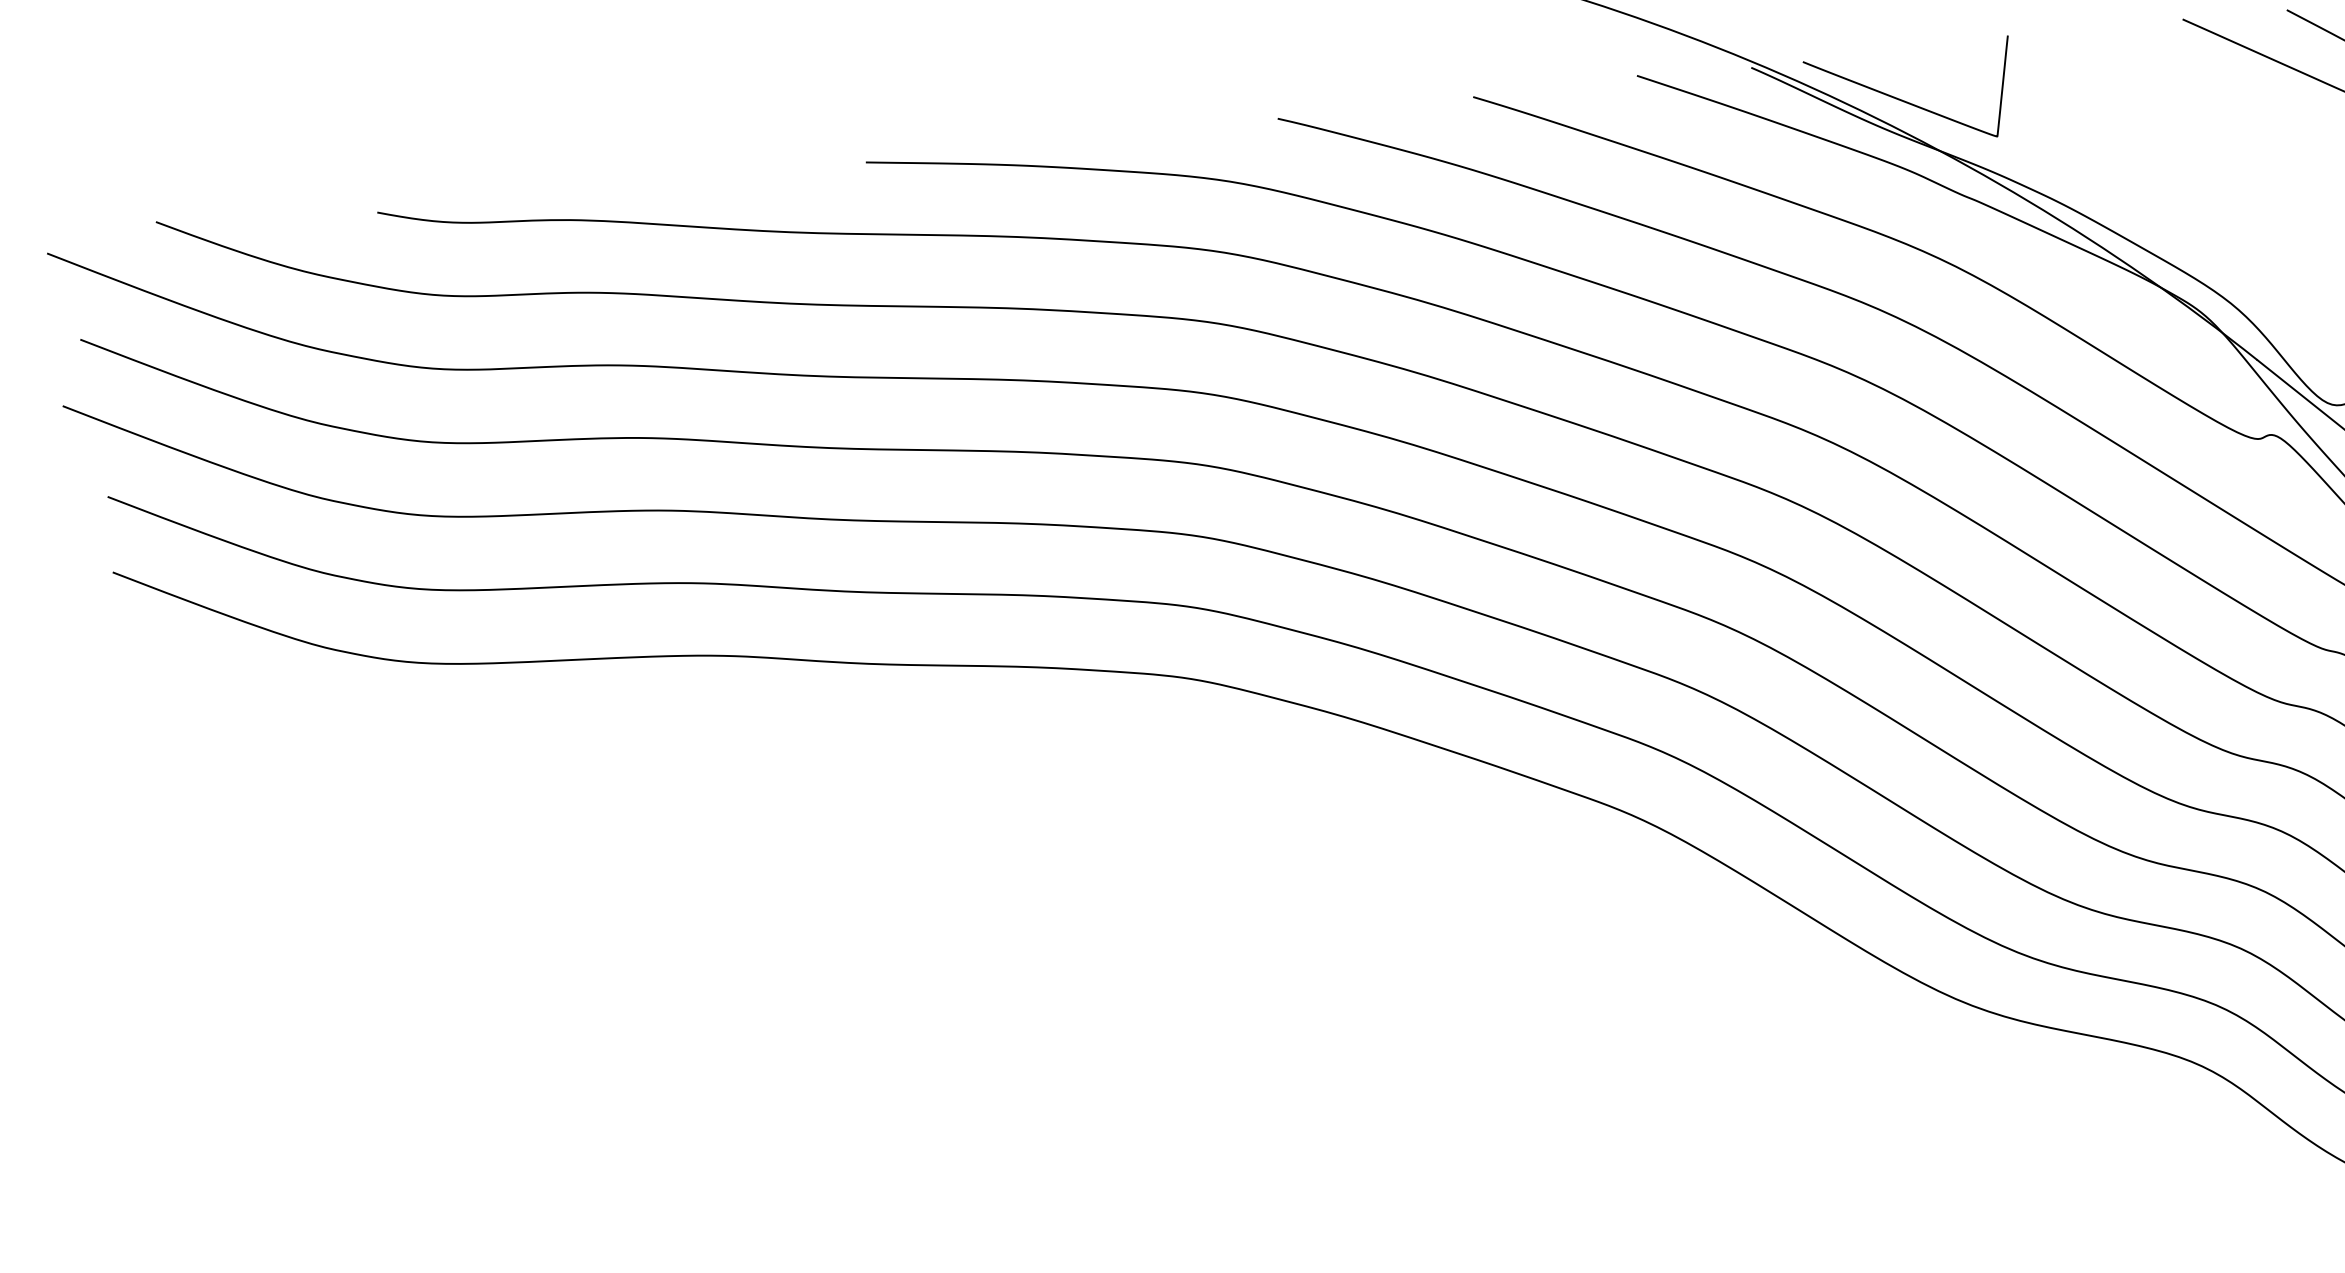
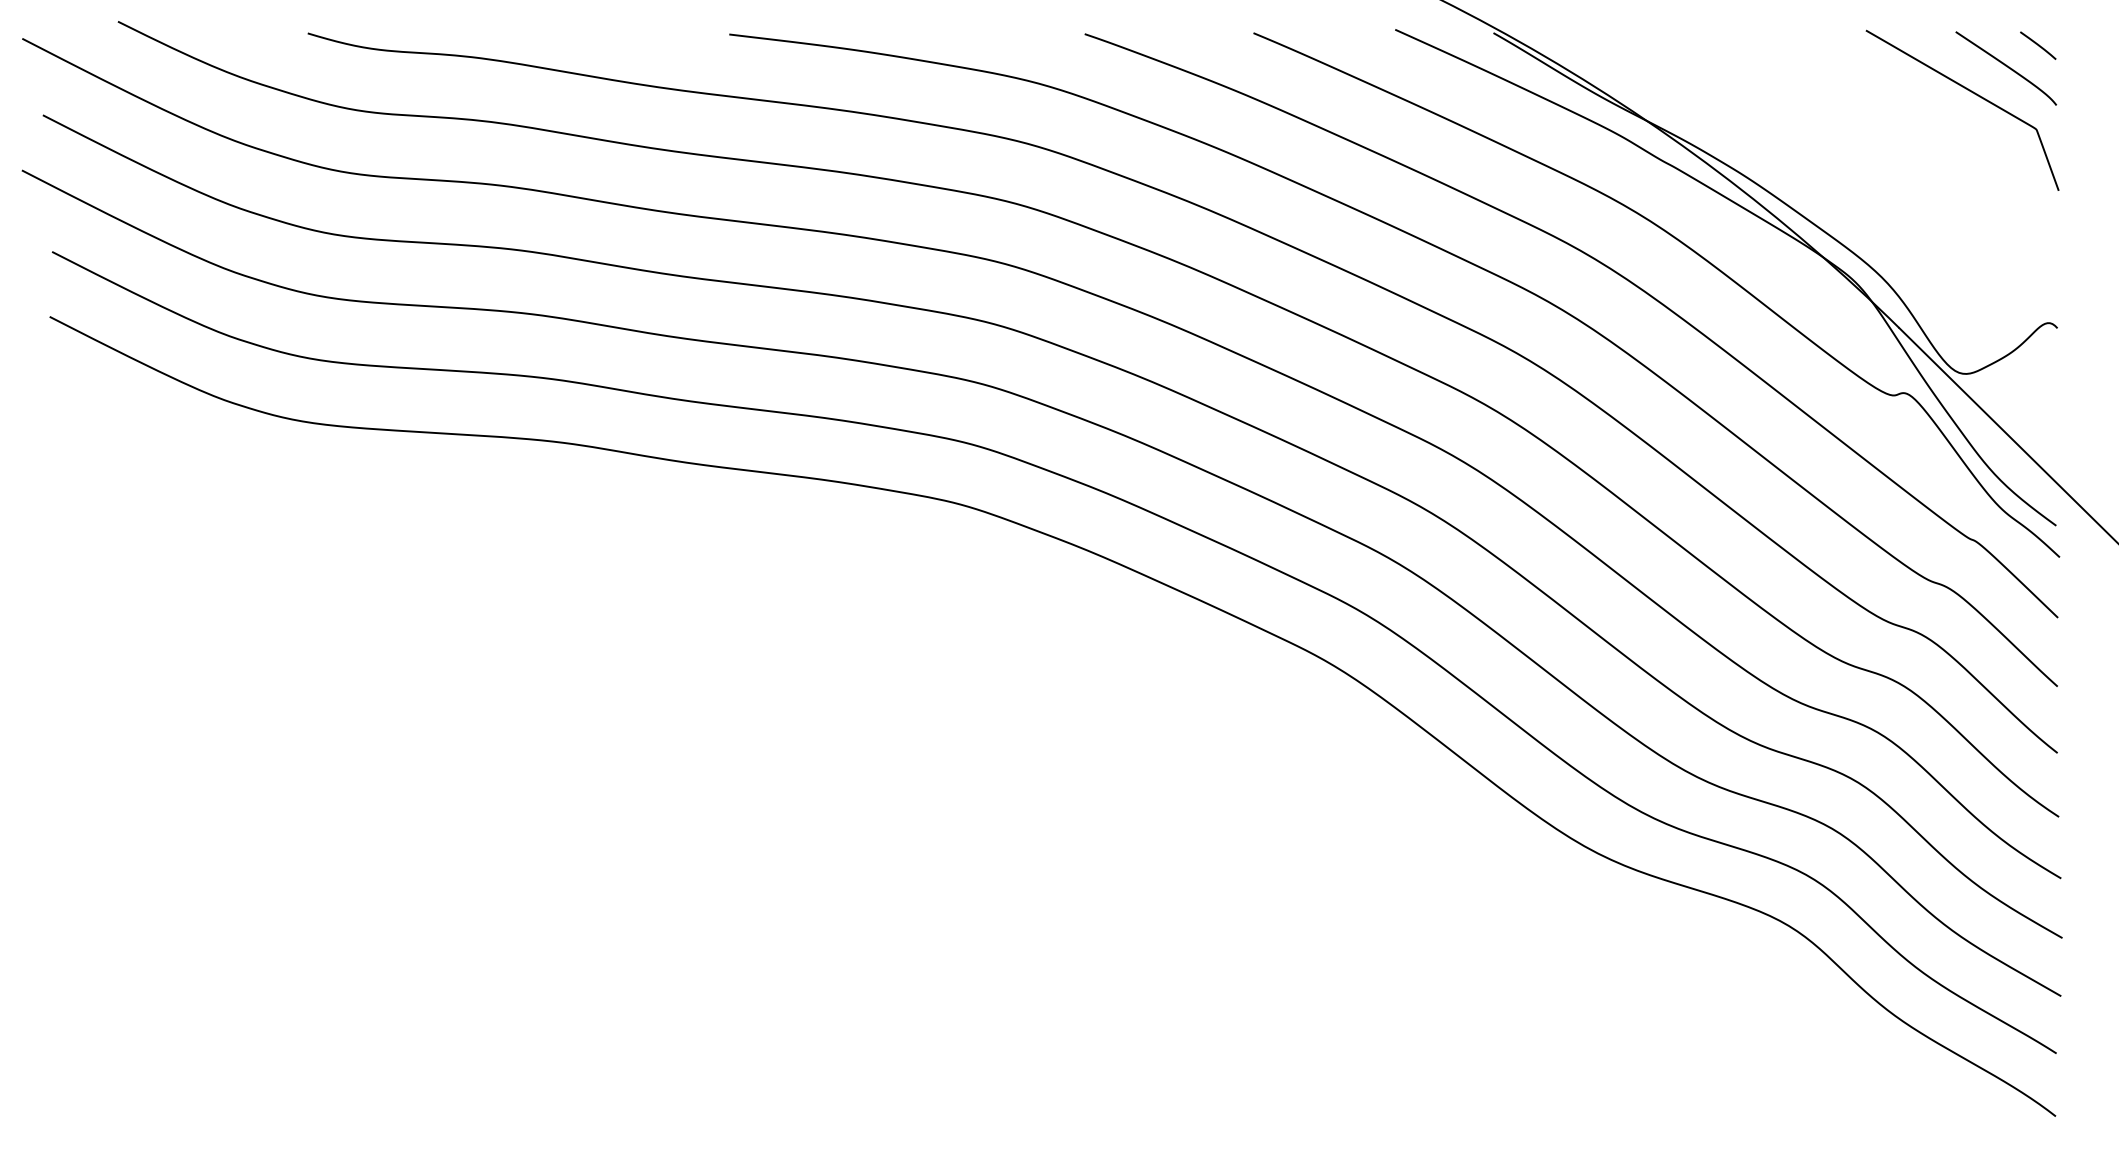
curve: (1907, 101) -> (1623, 75), removed

